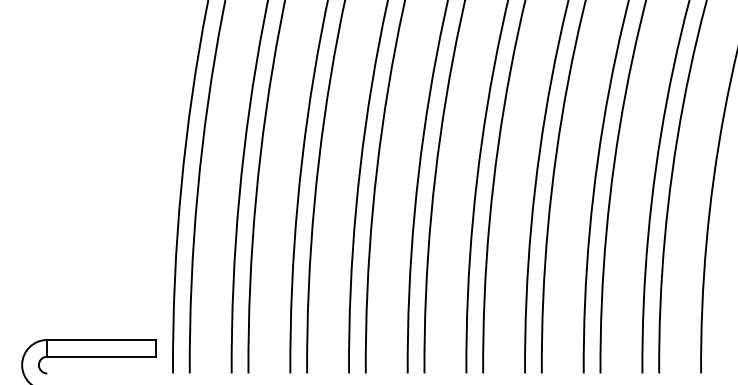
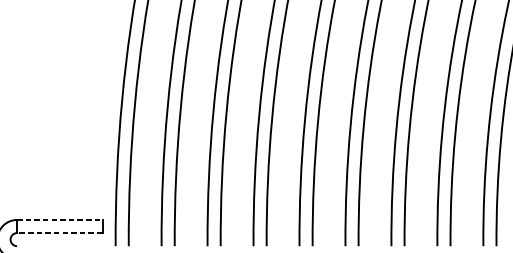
line: (102, 339) -> (60, 219), solid -> dashed
line: (101, 356) -> (59, 232), solid -> dashed

